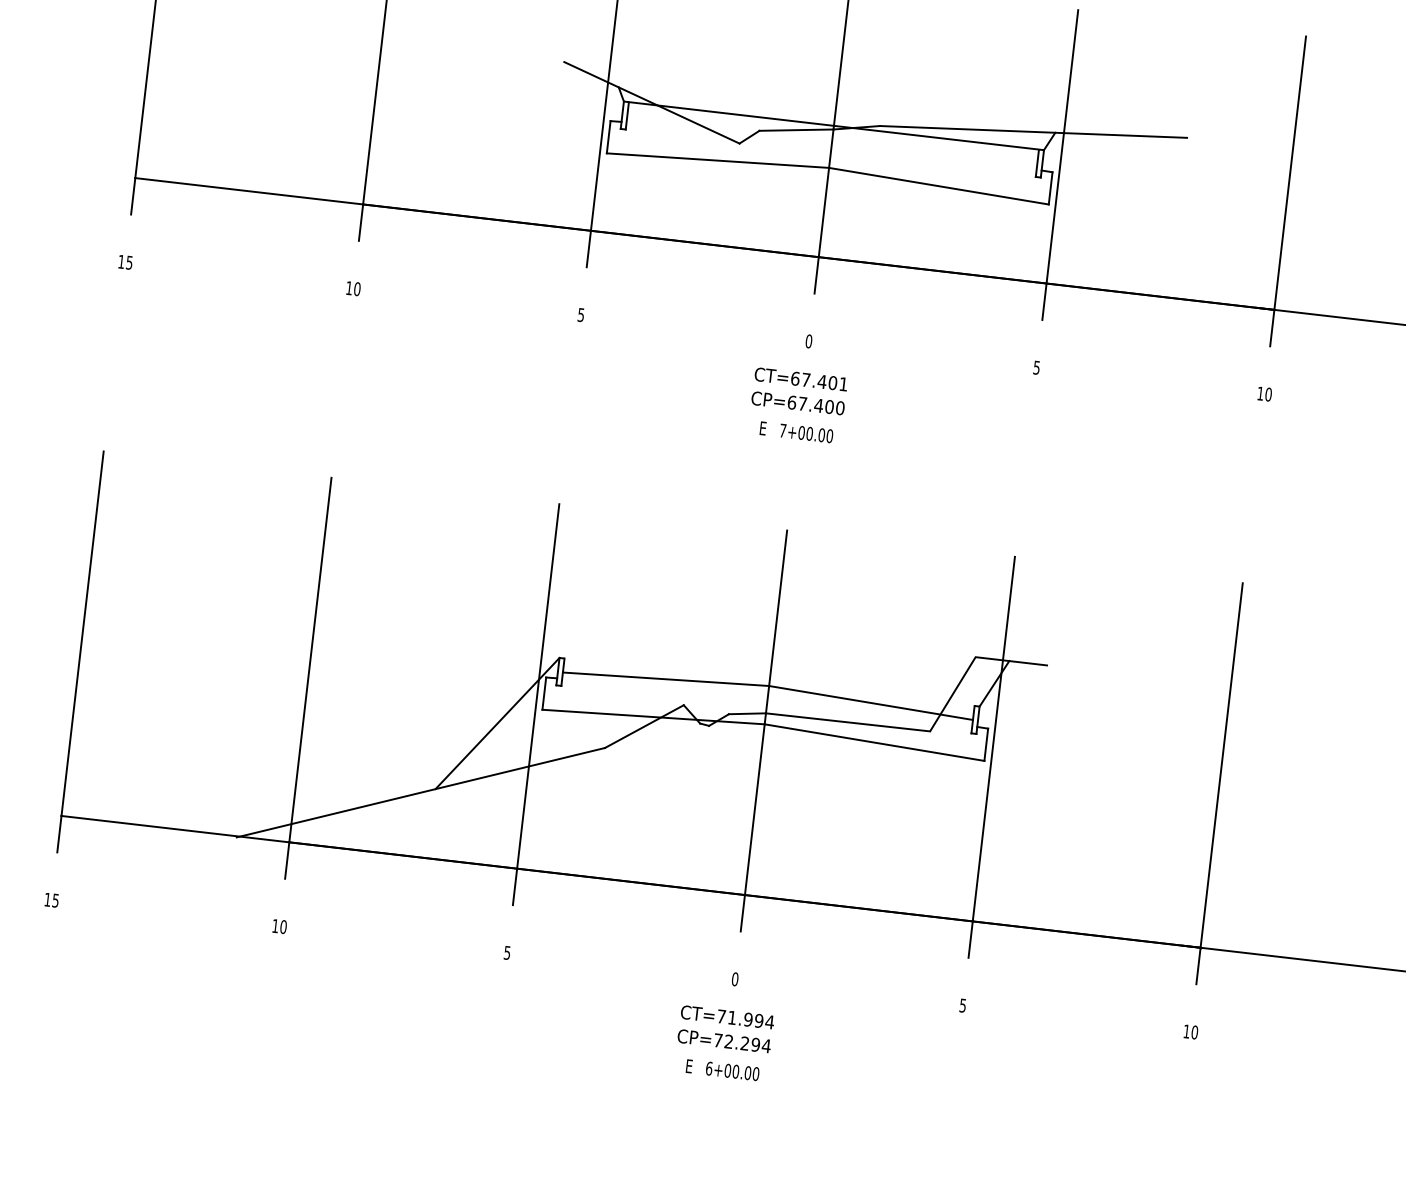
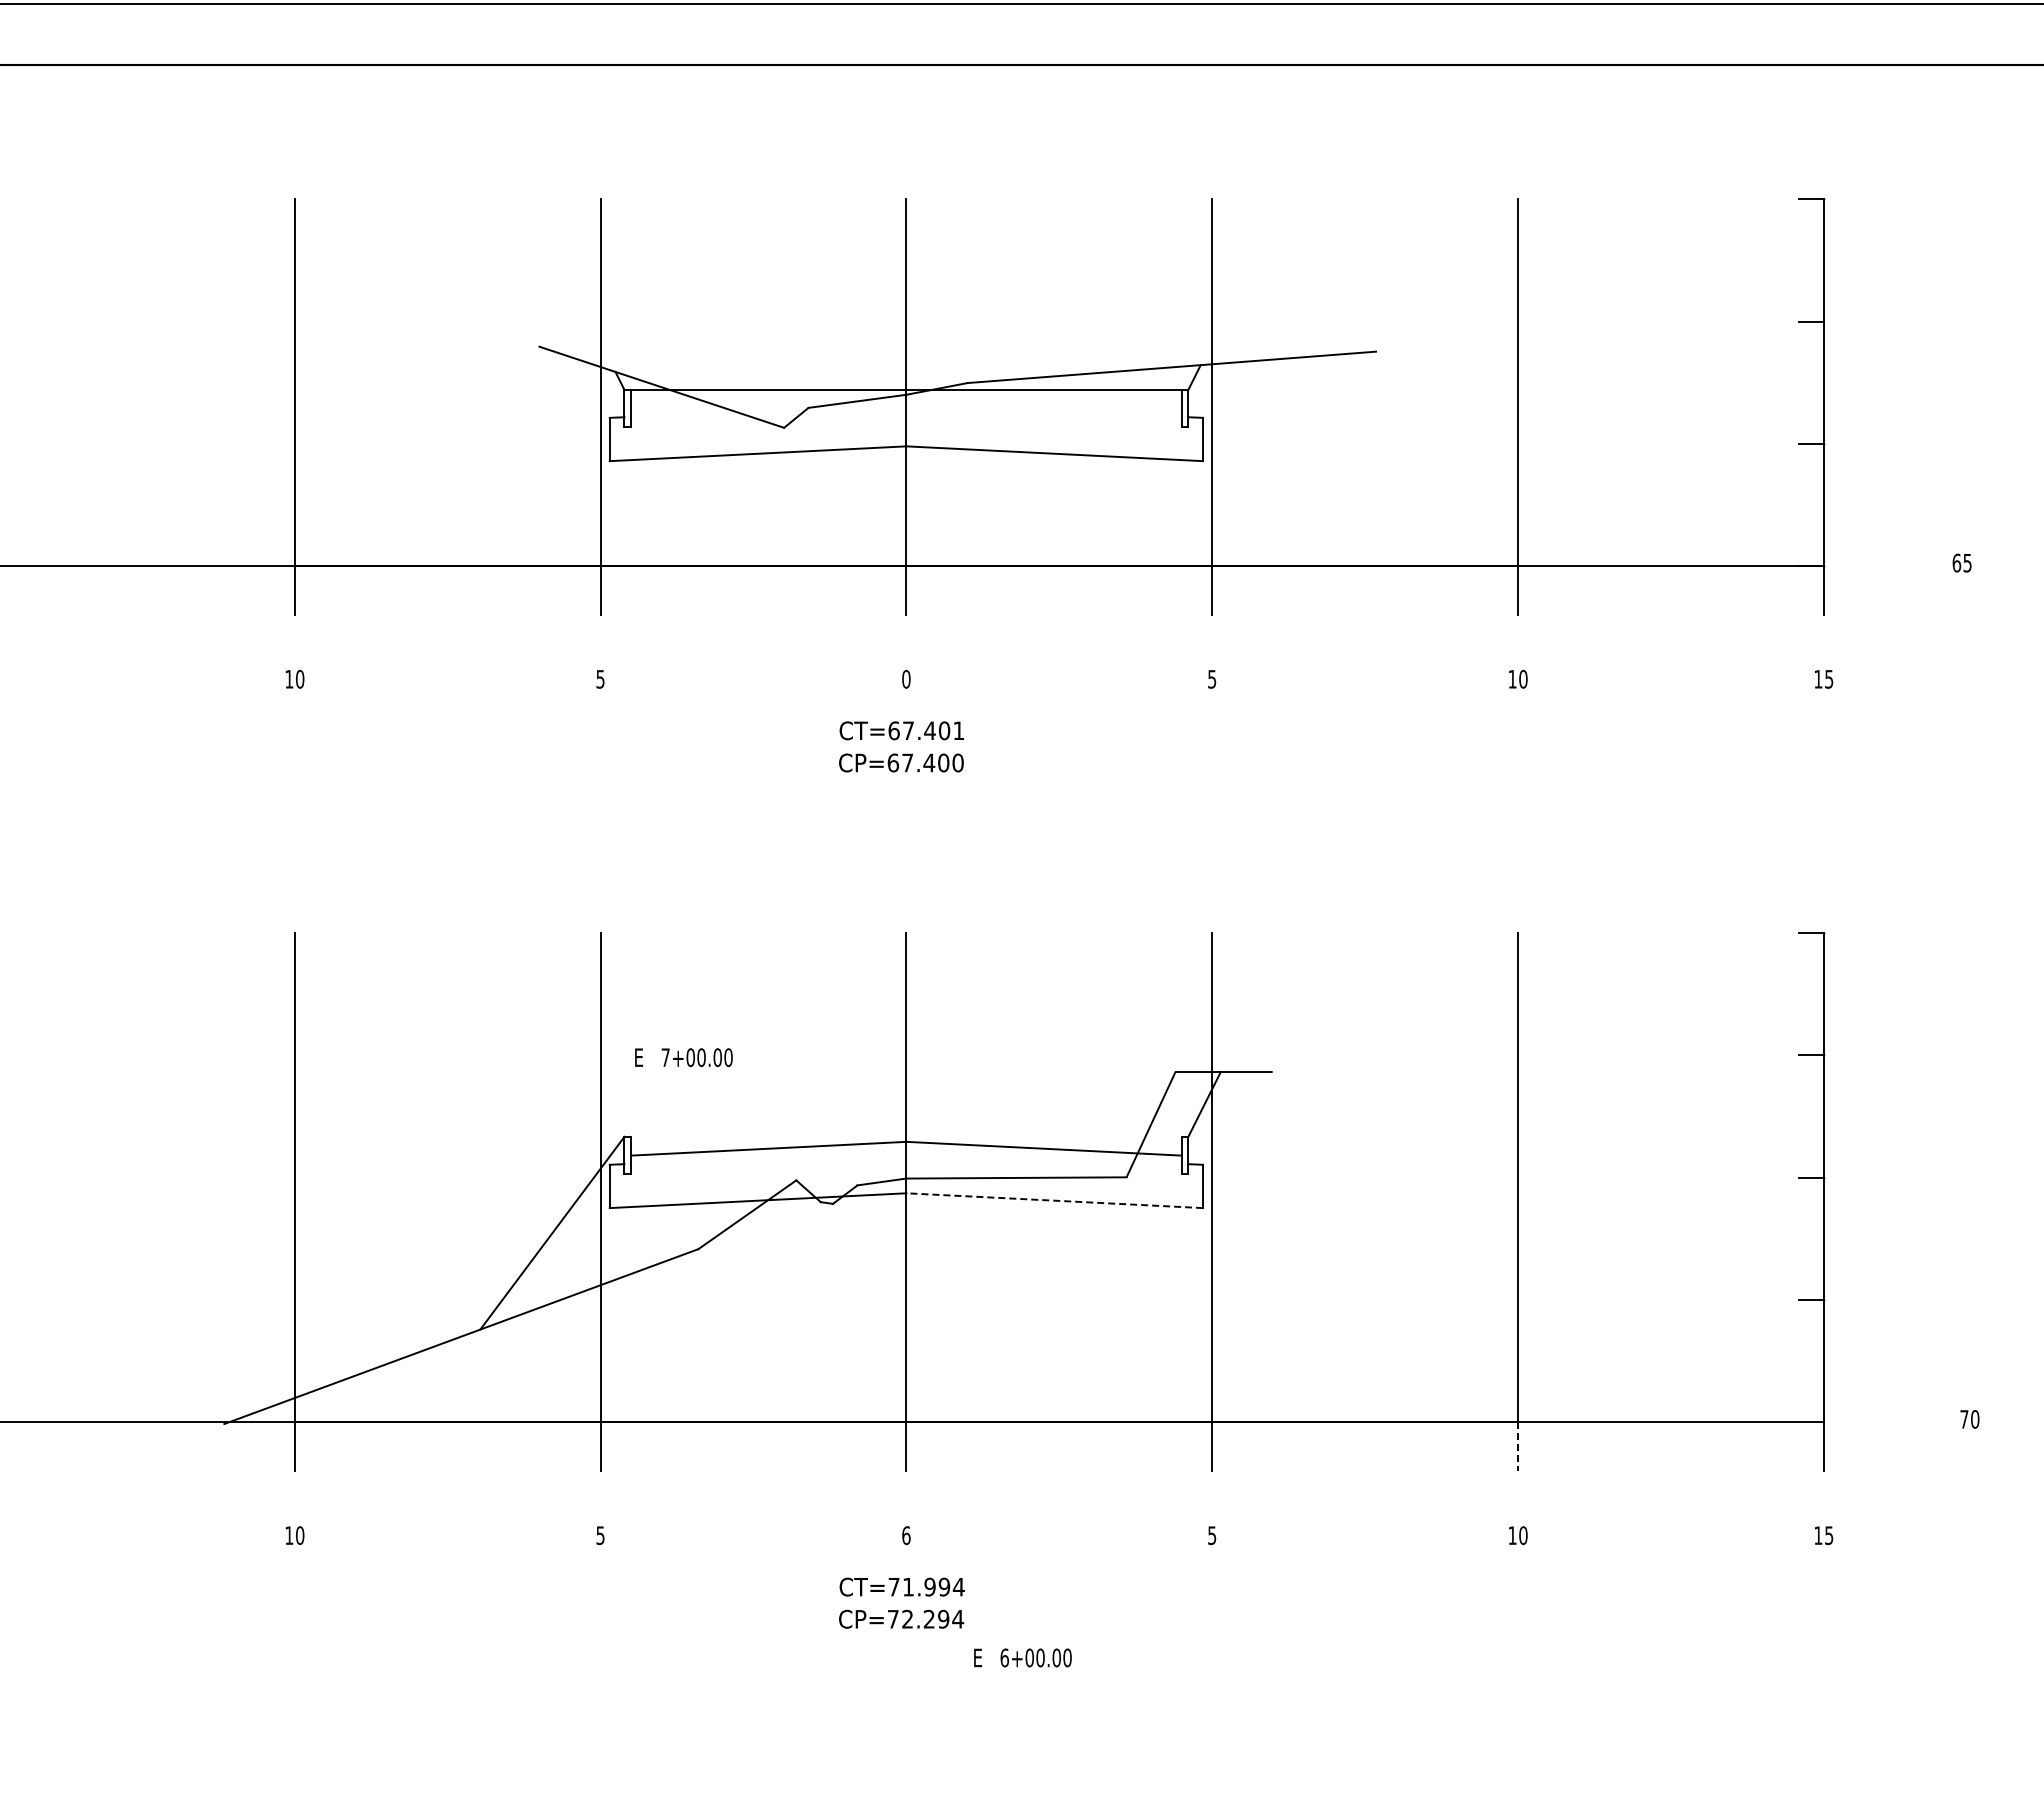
text: (796, 432) -> (683, 1057), moved
line: (874, 742) -> (1054, 1200), solid -> dashed
line: (1198, 966) -> (1518, 1447), solid -> dashed
text: (735, 979) -> (906, 1535), 0 -> 6
text: (722, 1069) -> (1022, 1657), moved

